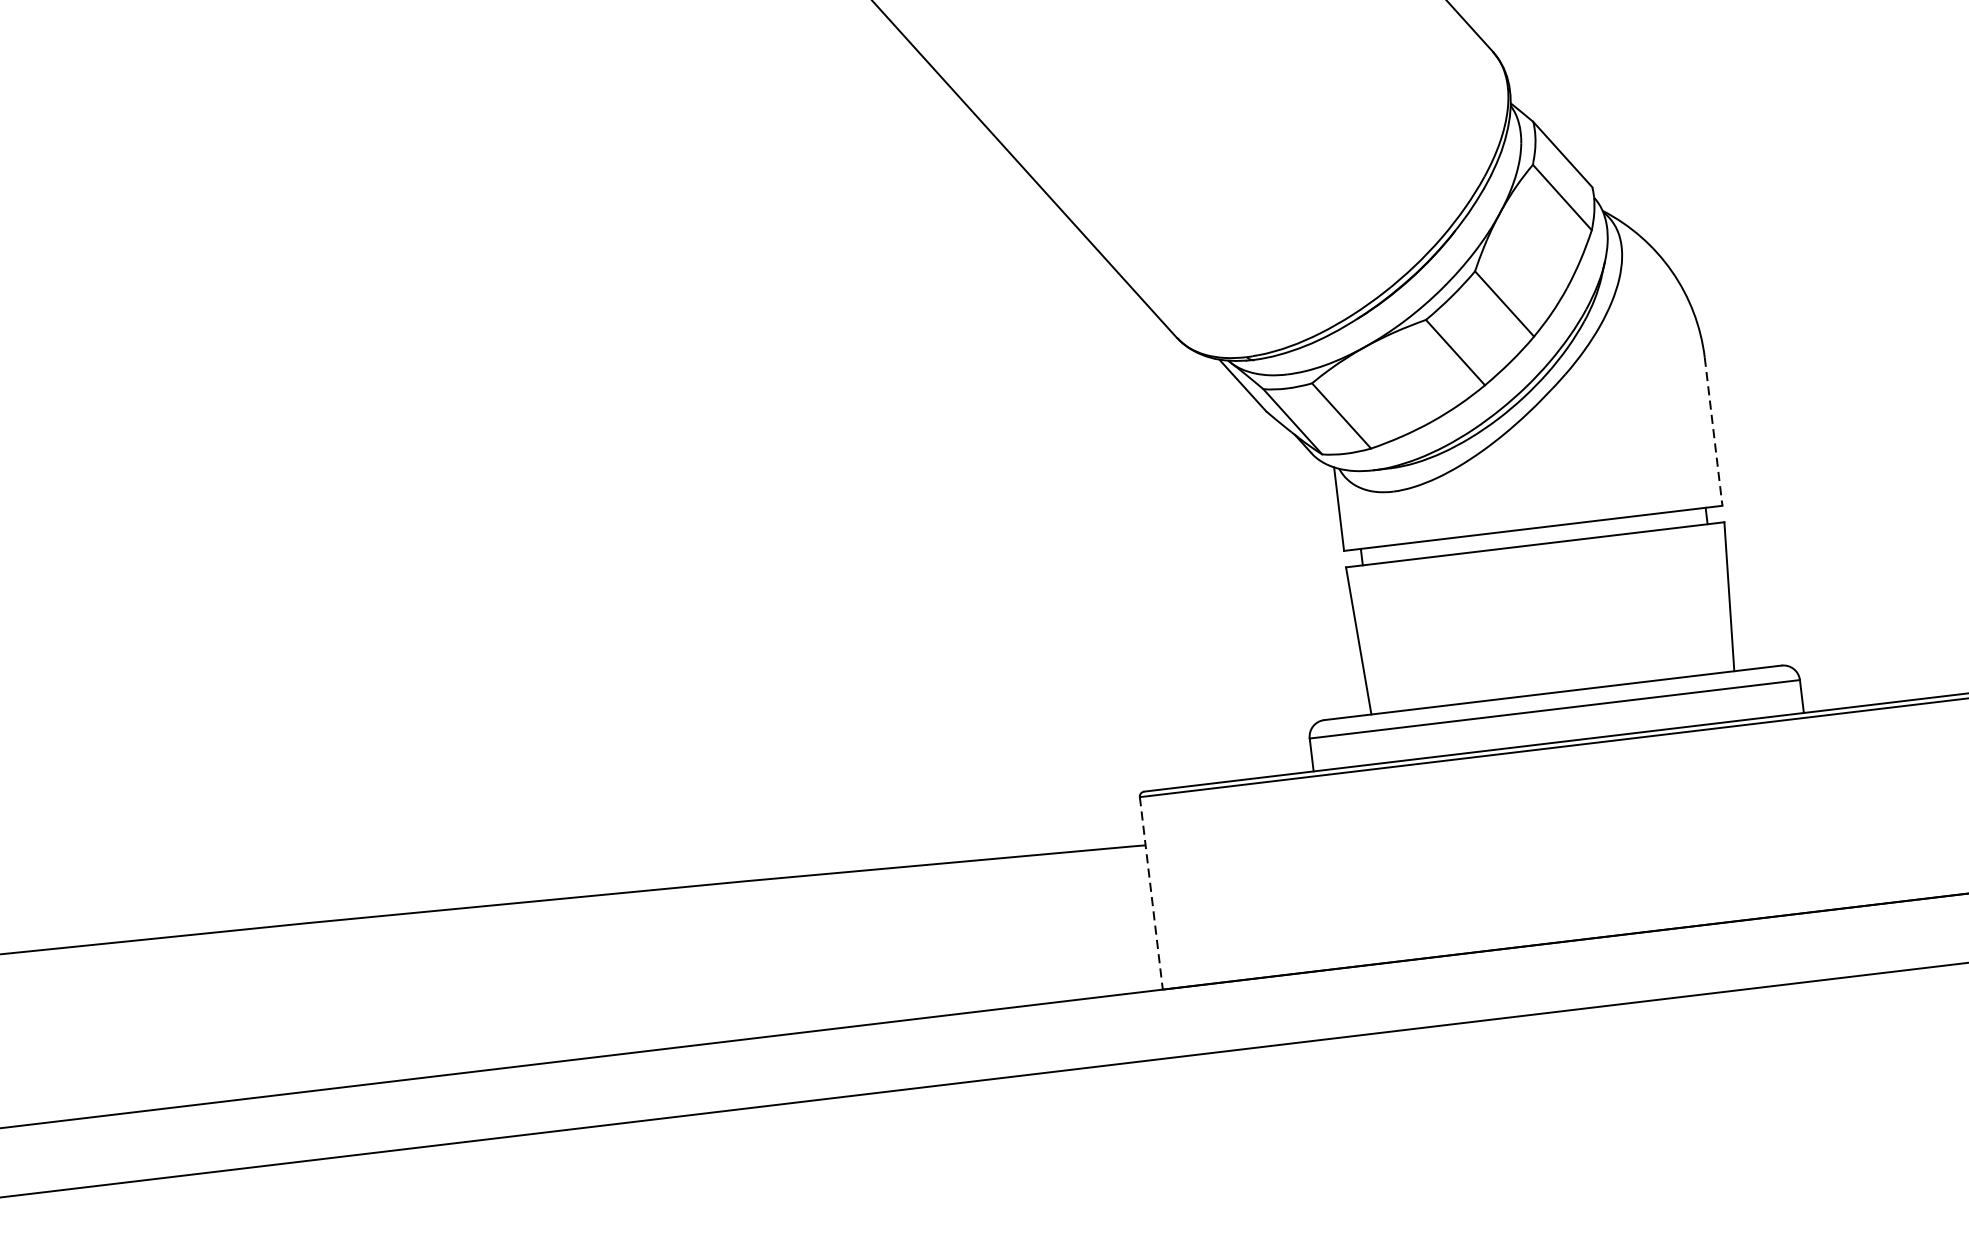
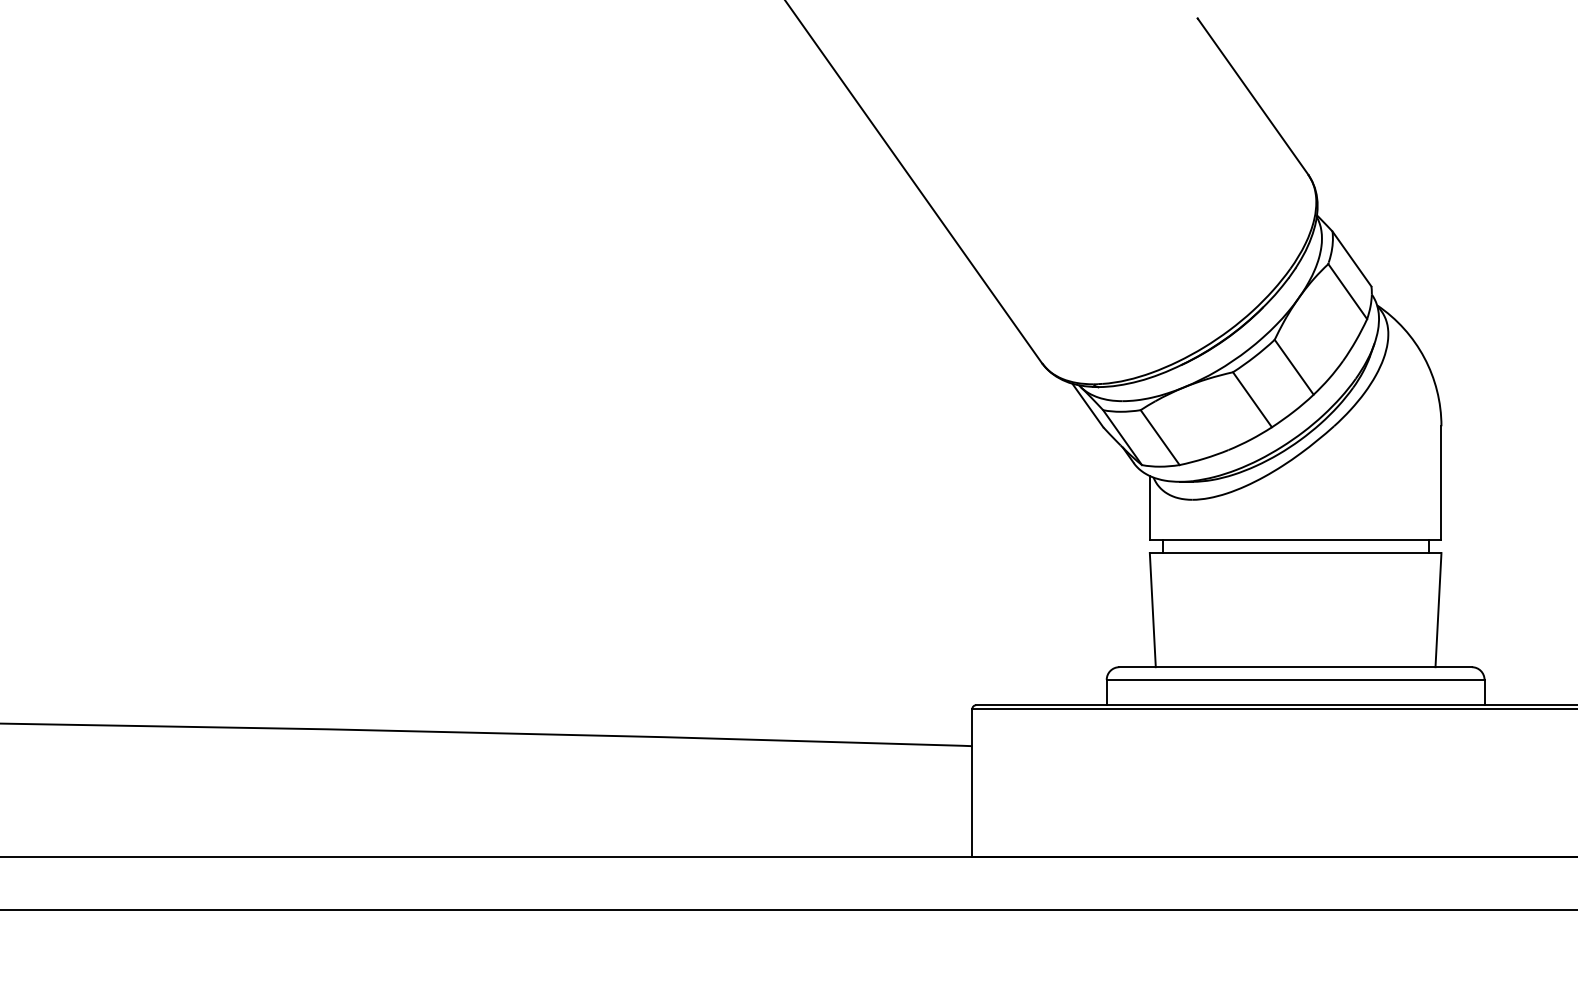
line: (1713, 431) -> (1441, 483), dashed -> solid
line: (1151, 893) -> (972, 783), dashed -> solid

